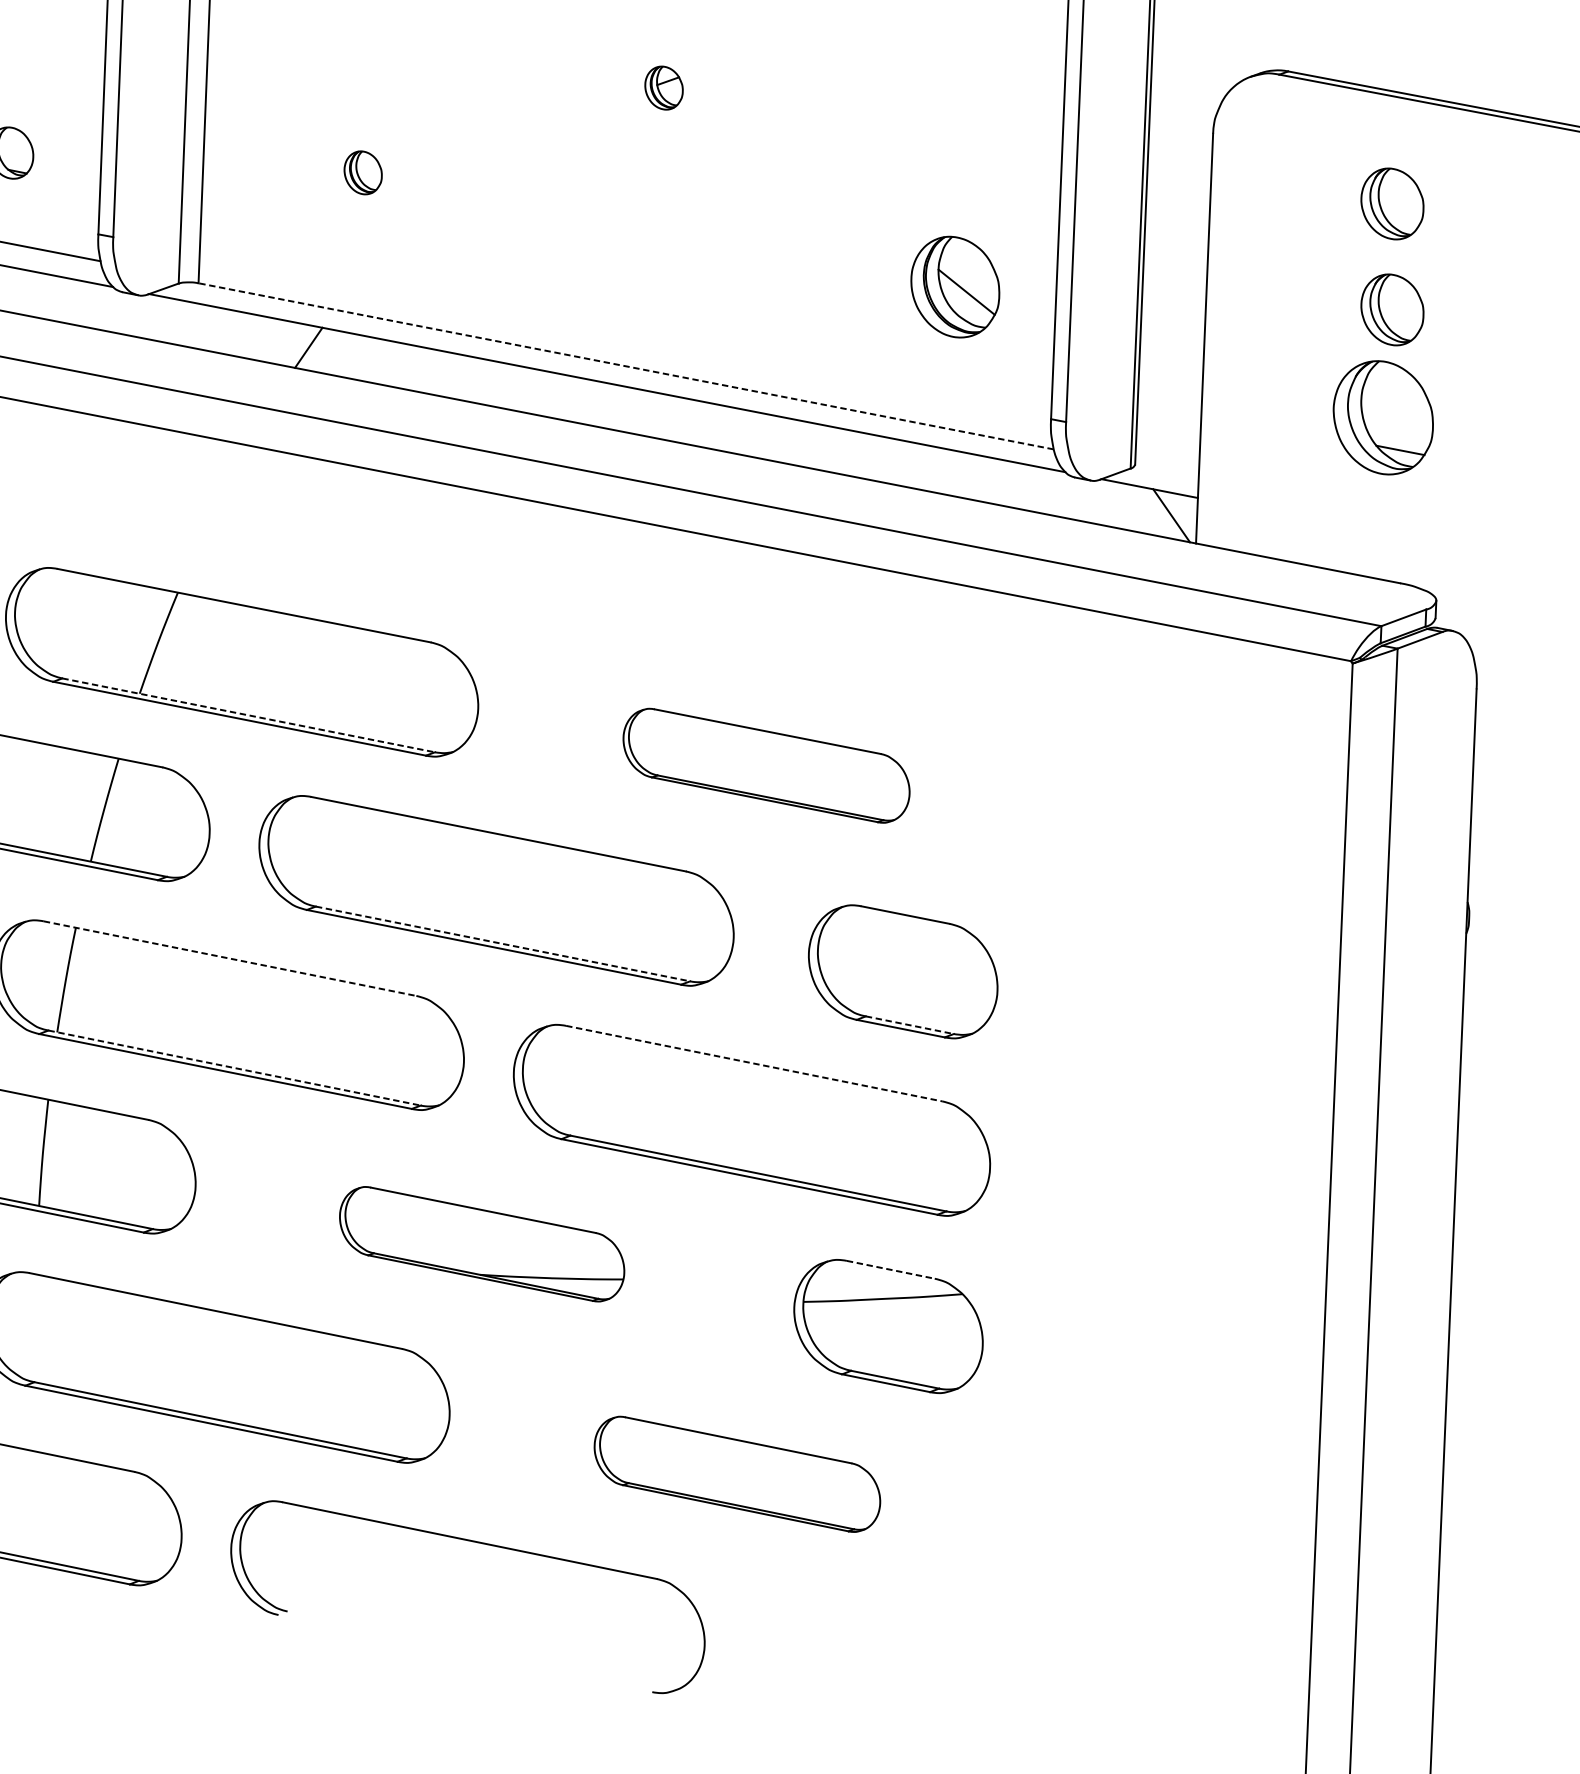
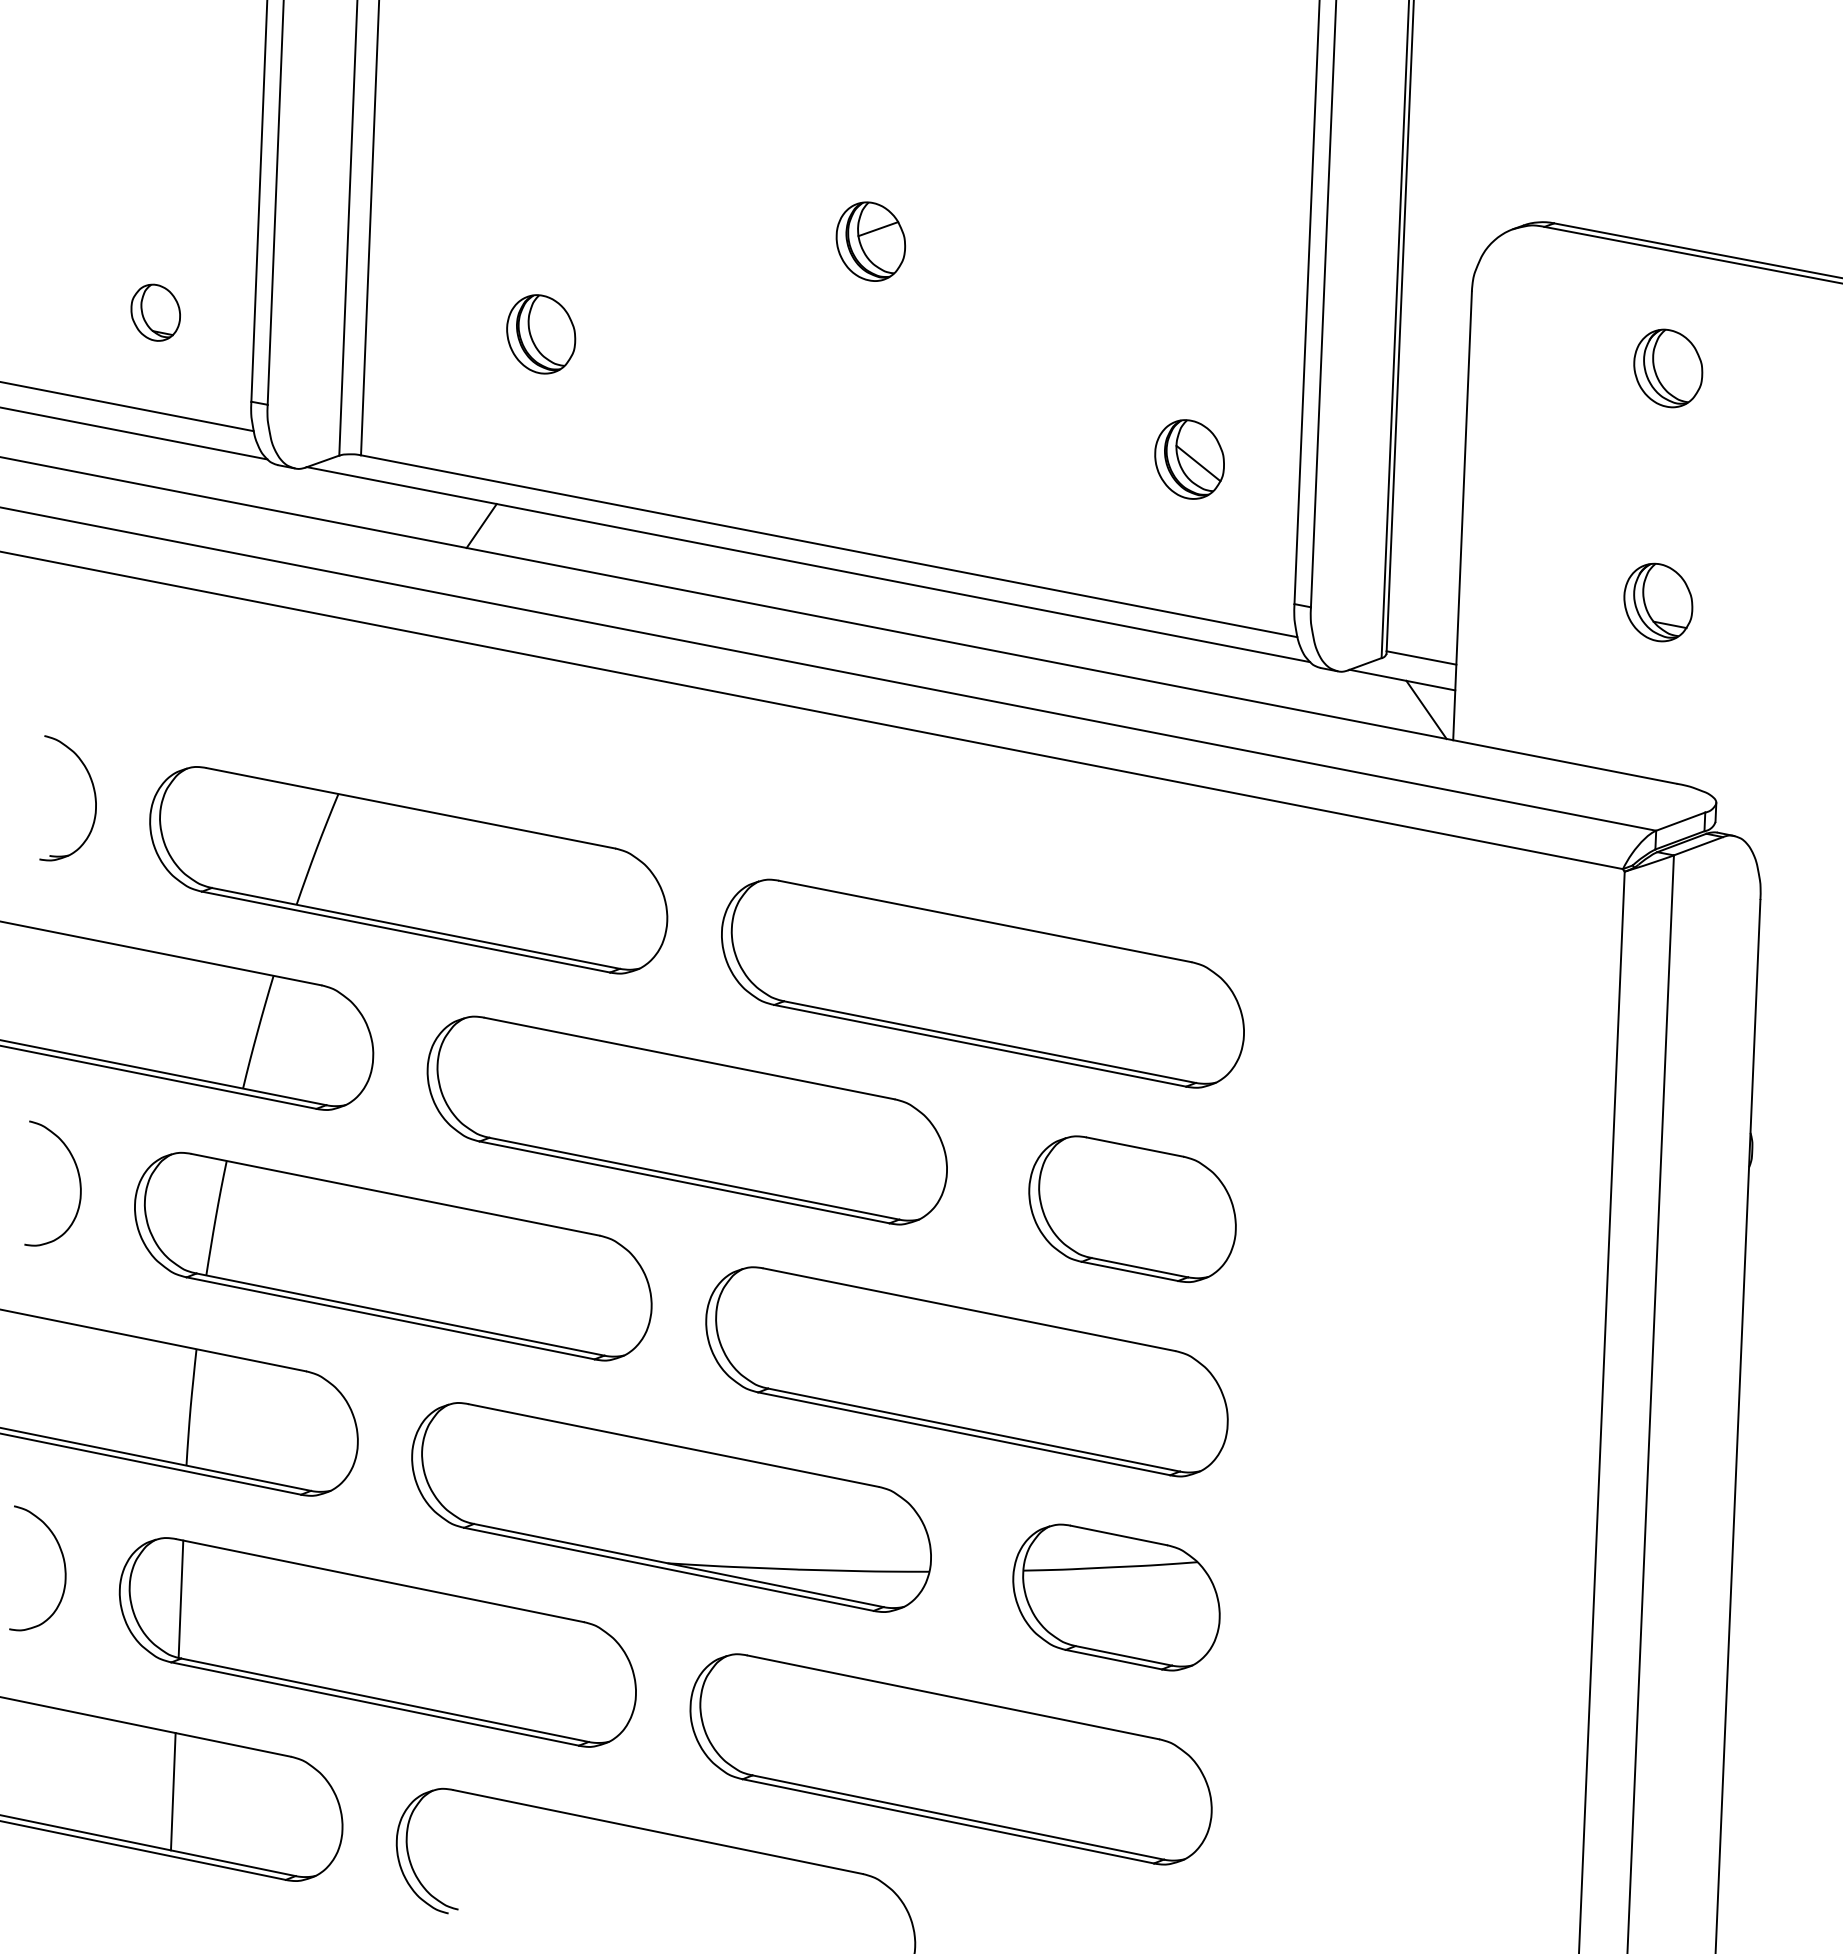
part: (663, 88) -> (870, 241), size x1.67
part: (363, 172) -> (541, 334), size x1.67
part: (955, 287) -> (1189, 459), size x0.71
part: (1392, 309) -> (1668, 484), removed
line: (626, 366) -> (829, 546), dashed -> solid
part: (1383, 417) -> (1658, 602), size x0.62
line: (1167, 467) -> (1421, 657), added
line: (249, 715) -> (416, 928), dashed -> solid
part: (766, 765) -> (982, 983), size x1.67
line: (503, 943) -> (694, 1178), dashed -> solid
line: (230, 958) -> (396, 1194), dashed -> solid
line: (910, 1025) -> (1140, 1267), dashed -> solid
line: (754, 1063) -> (969, 1309), dashed -> solid
line: (234, 1067) -> (400, 1314), dashed -> solid
part: (482, 1244) -> (671, 1507), size x1.67
line: (891, 1269) -> (1119, 1535), dashed -> solid
line: (33, 1327) -> (180, 1598), added
part: (736, 1474) -> (950, 1759), size x1.67
line: (26, 1503) -> (172, 1791), added

